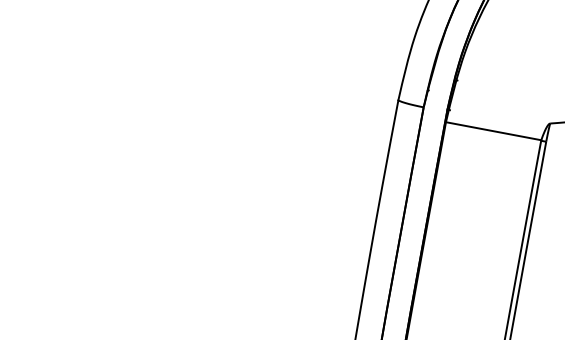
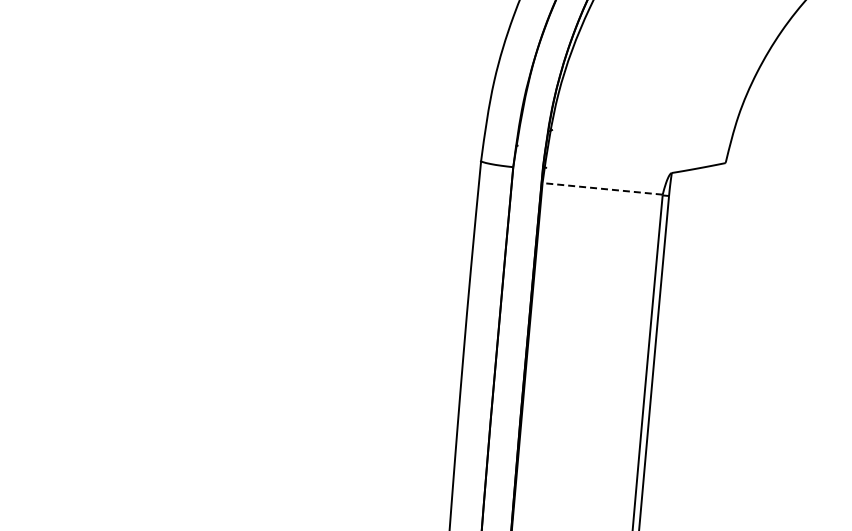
line: (493, 130) -> (602, 188), solid -> dashed

